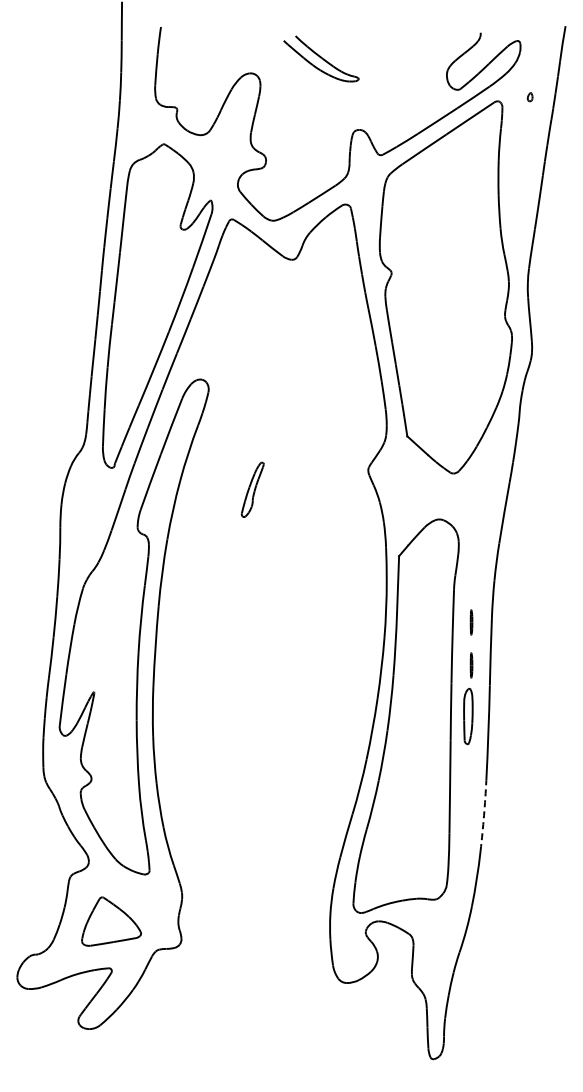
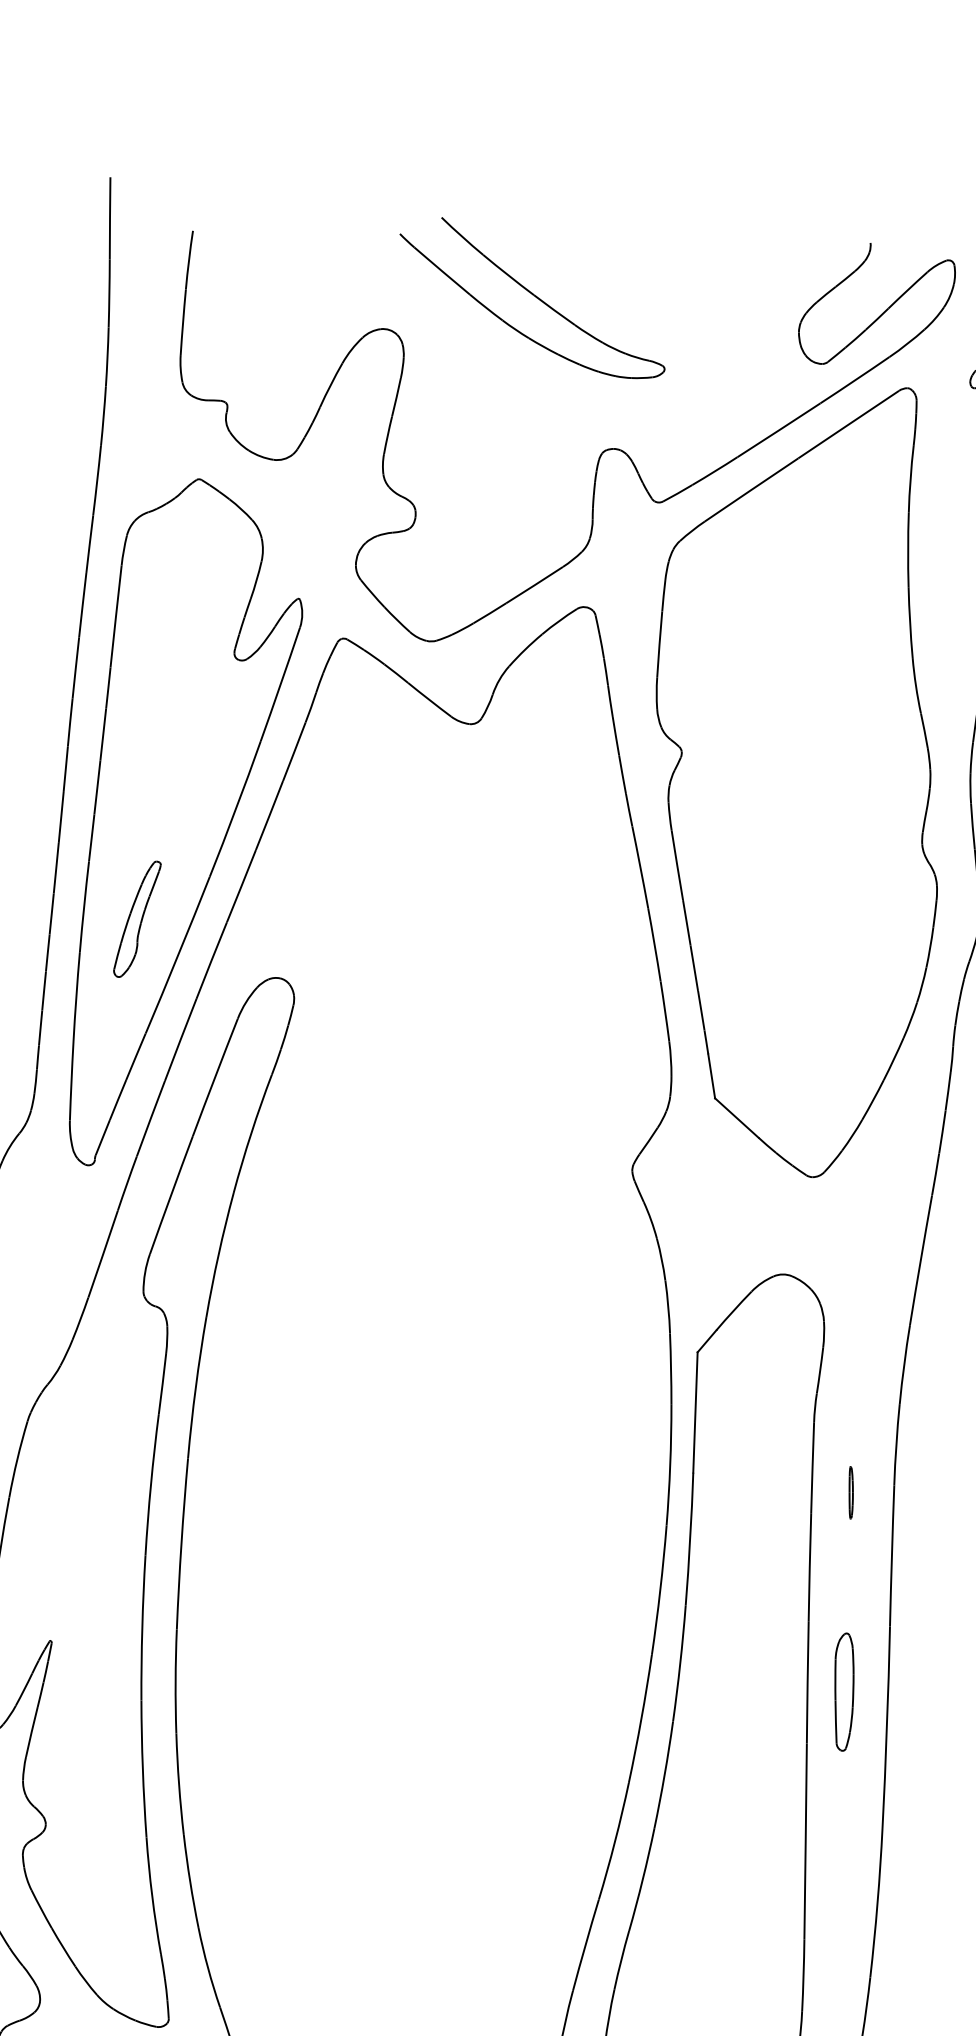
part: (321, 58) -> (533, 297), size x1.67
part: (252, 489) -> (136, 918), moved
line: (471, 665) -> (851, 1584), removed
arc: (484, 815) -> (878, 1901), dashed -> solid

